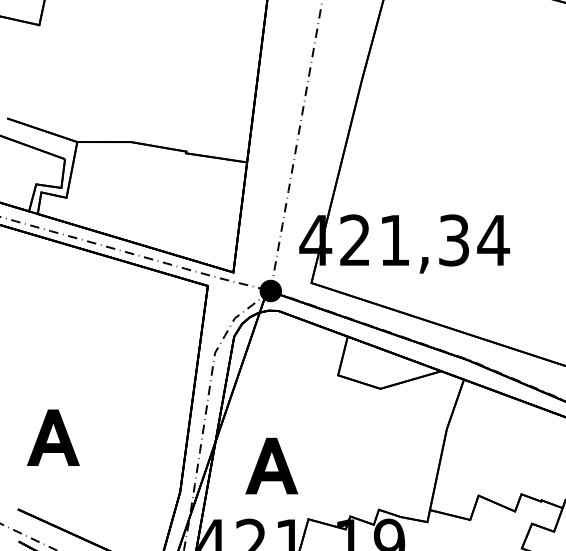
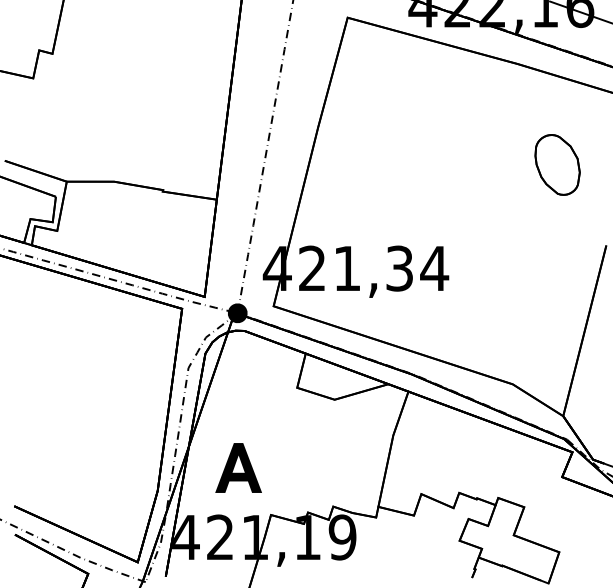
part: (53, 437) -> (45, 442), removed

